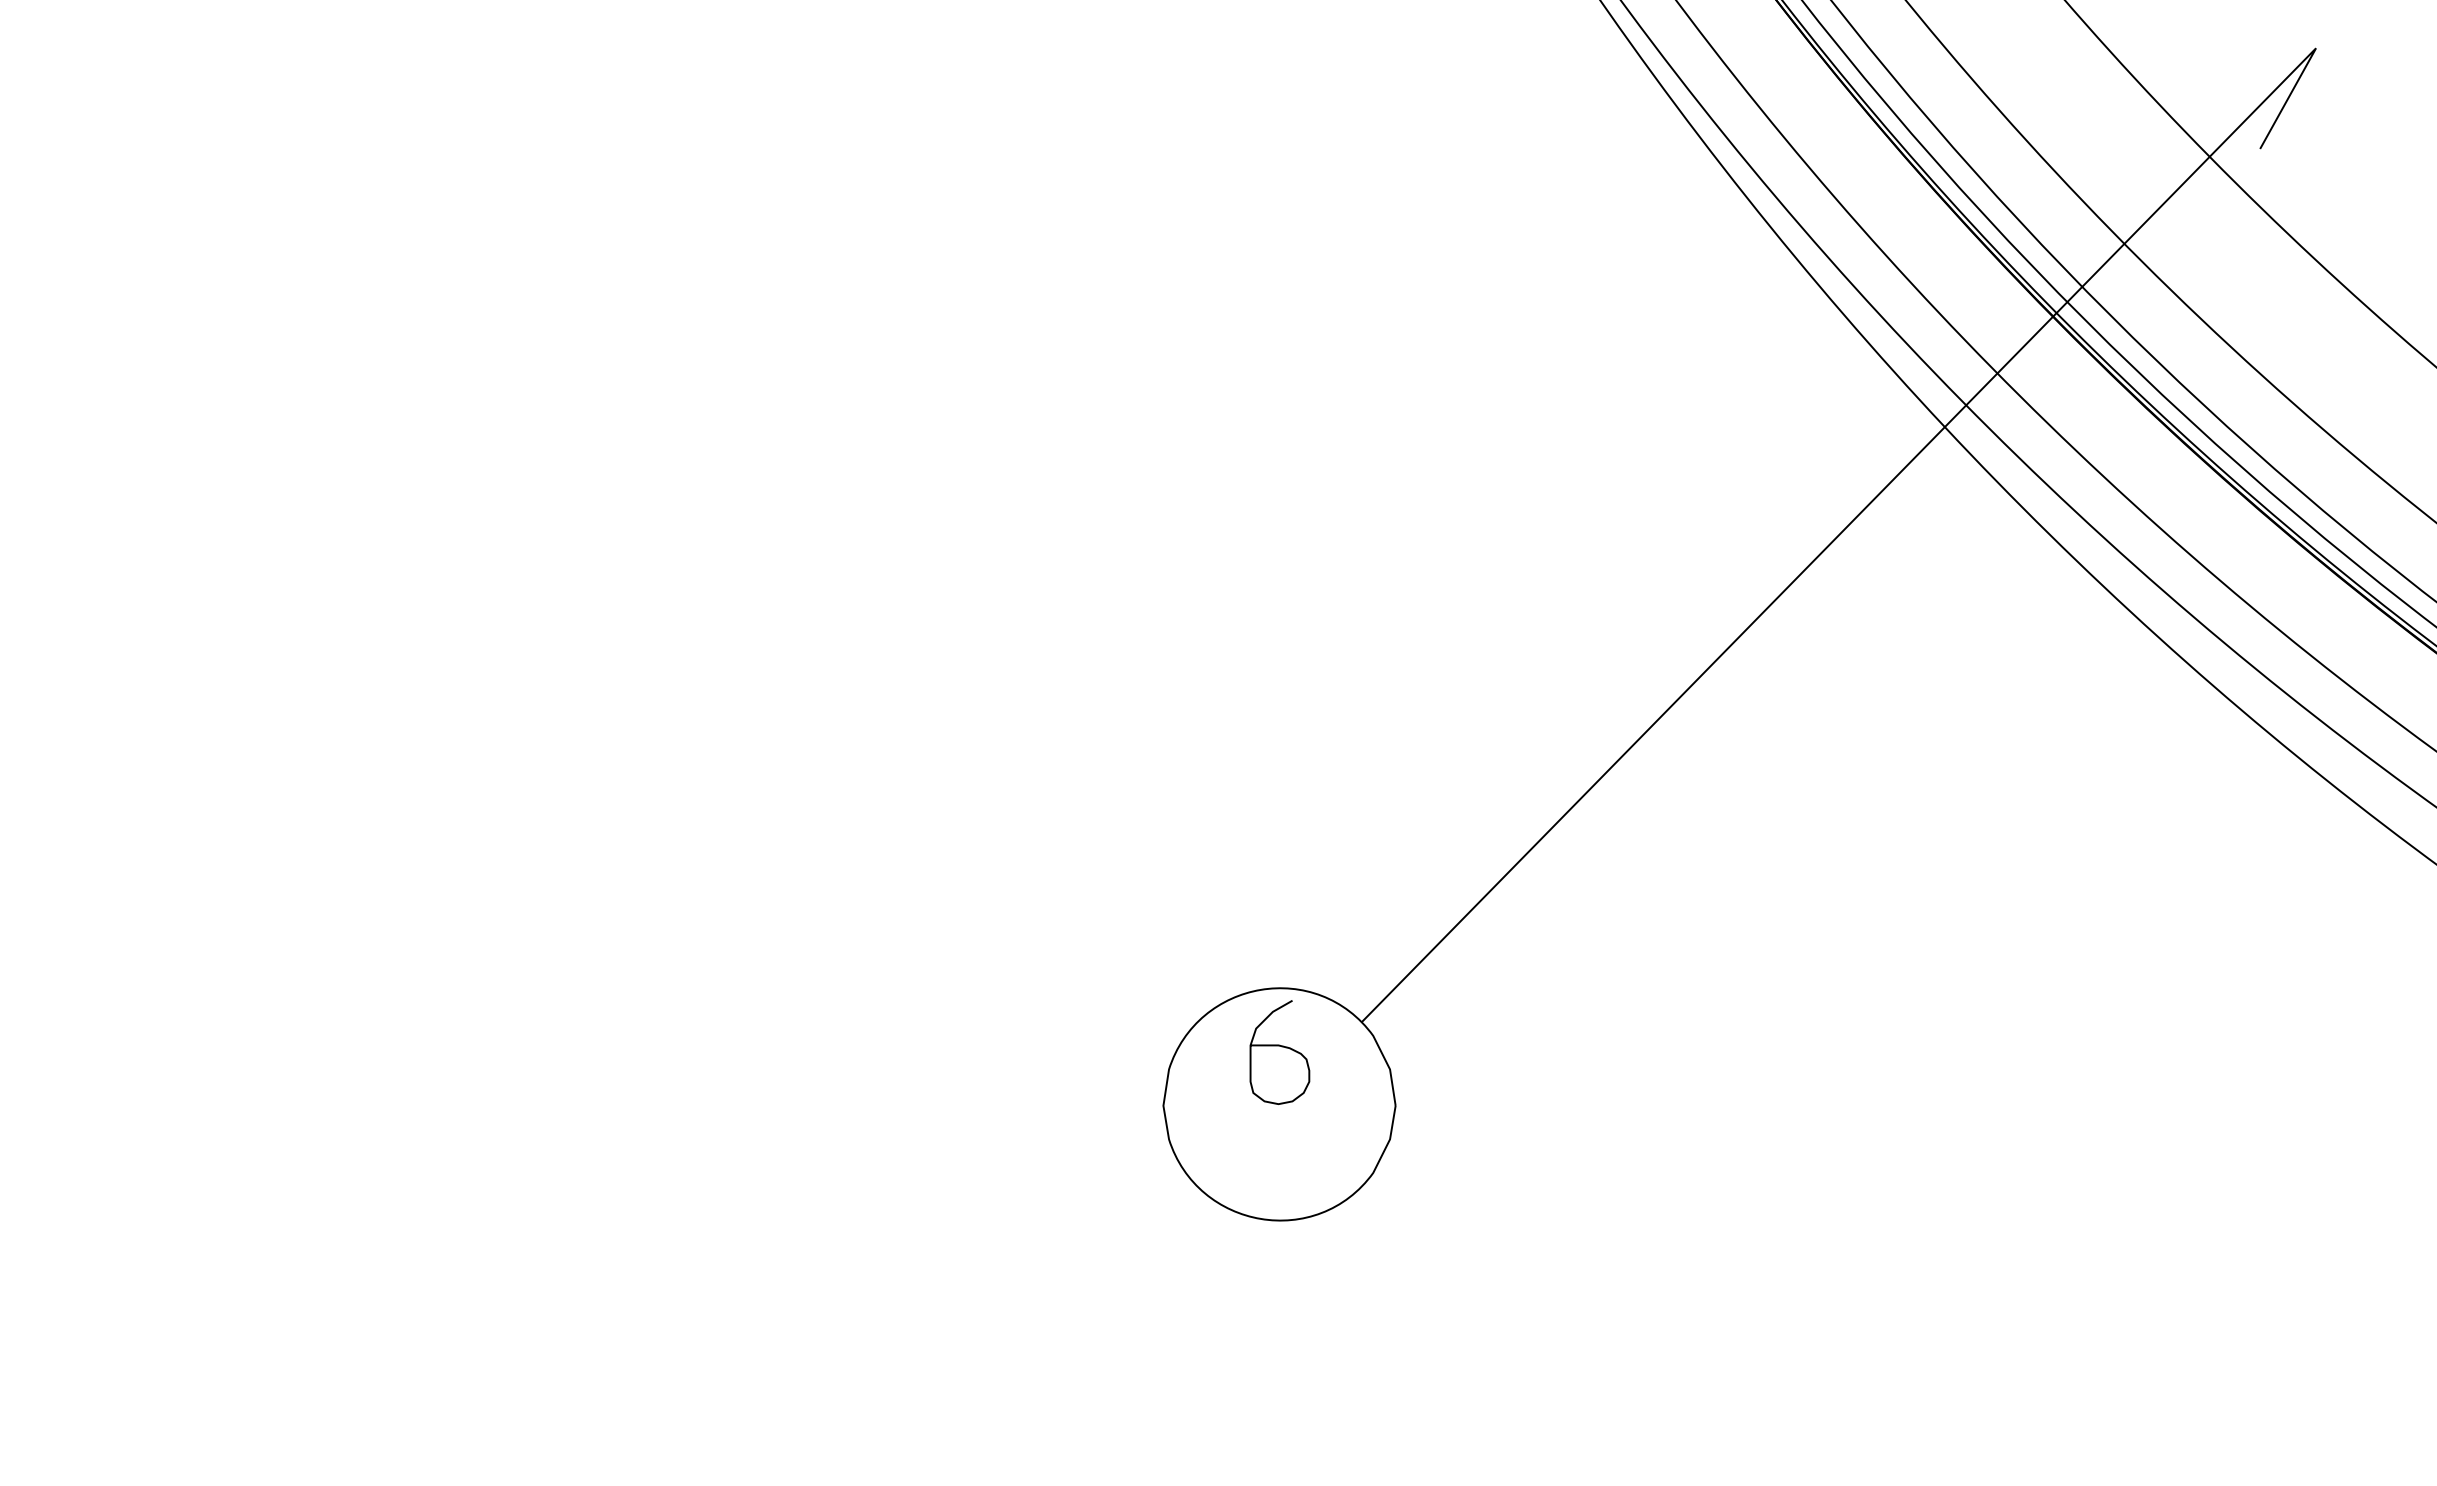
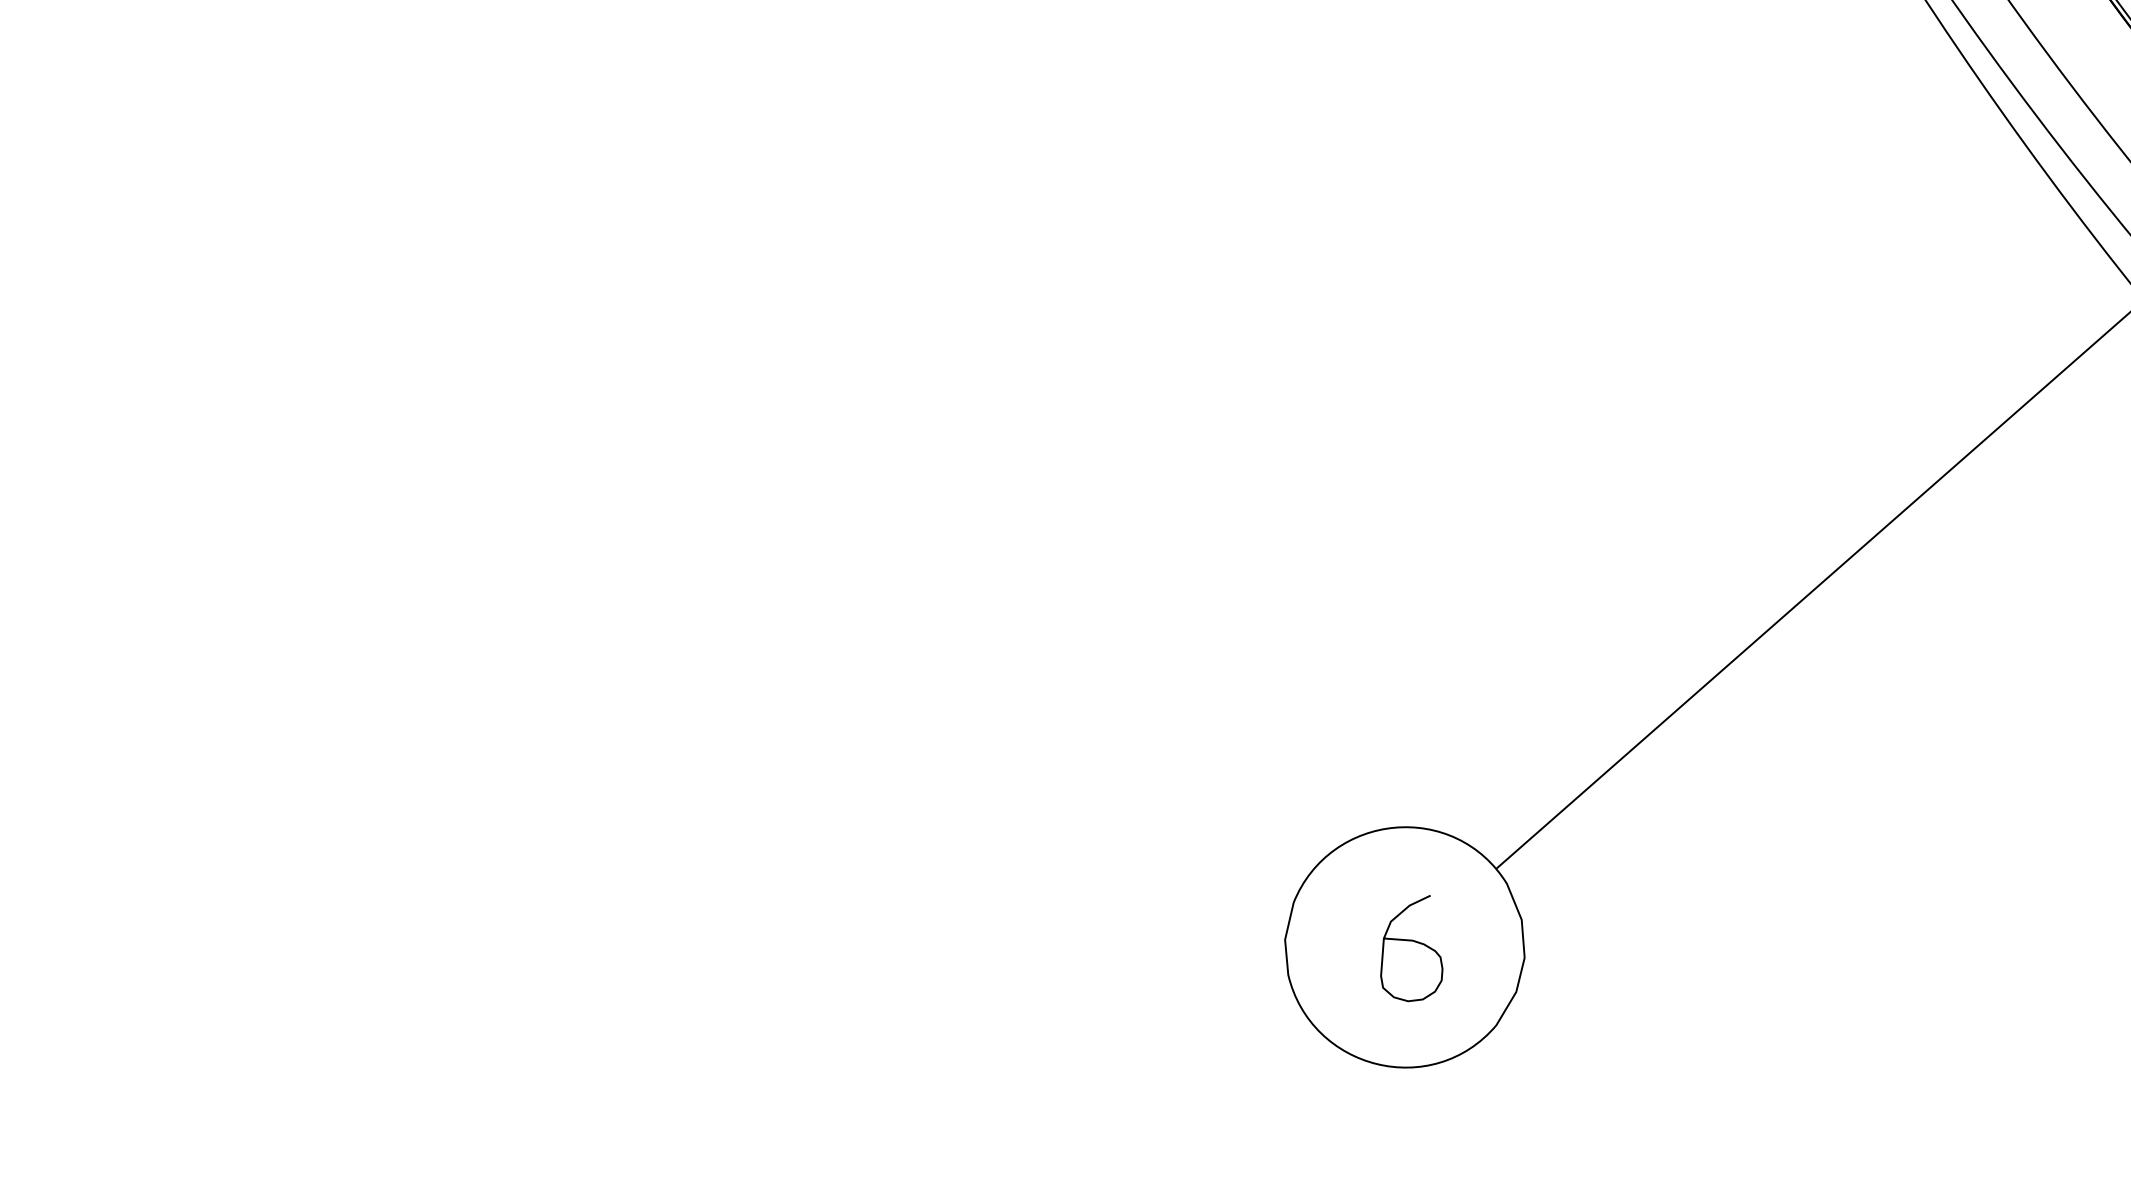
curve: (1281, 1047) -> (1415, 943), moved

